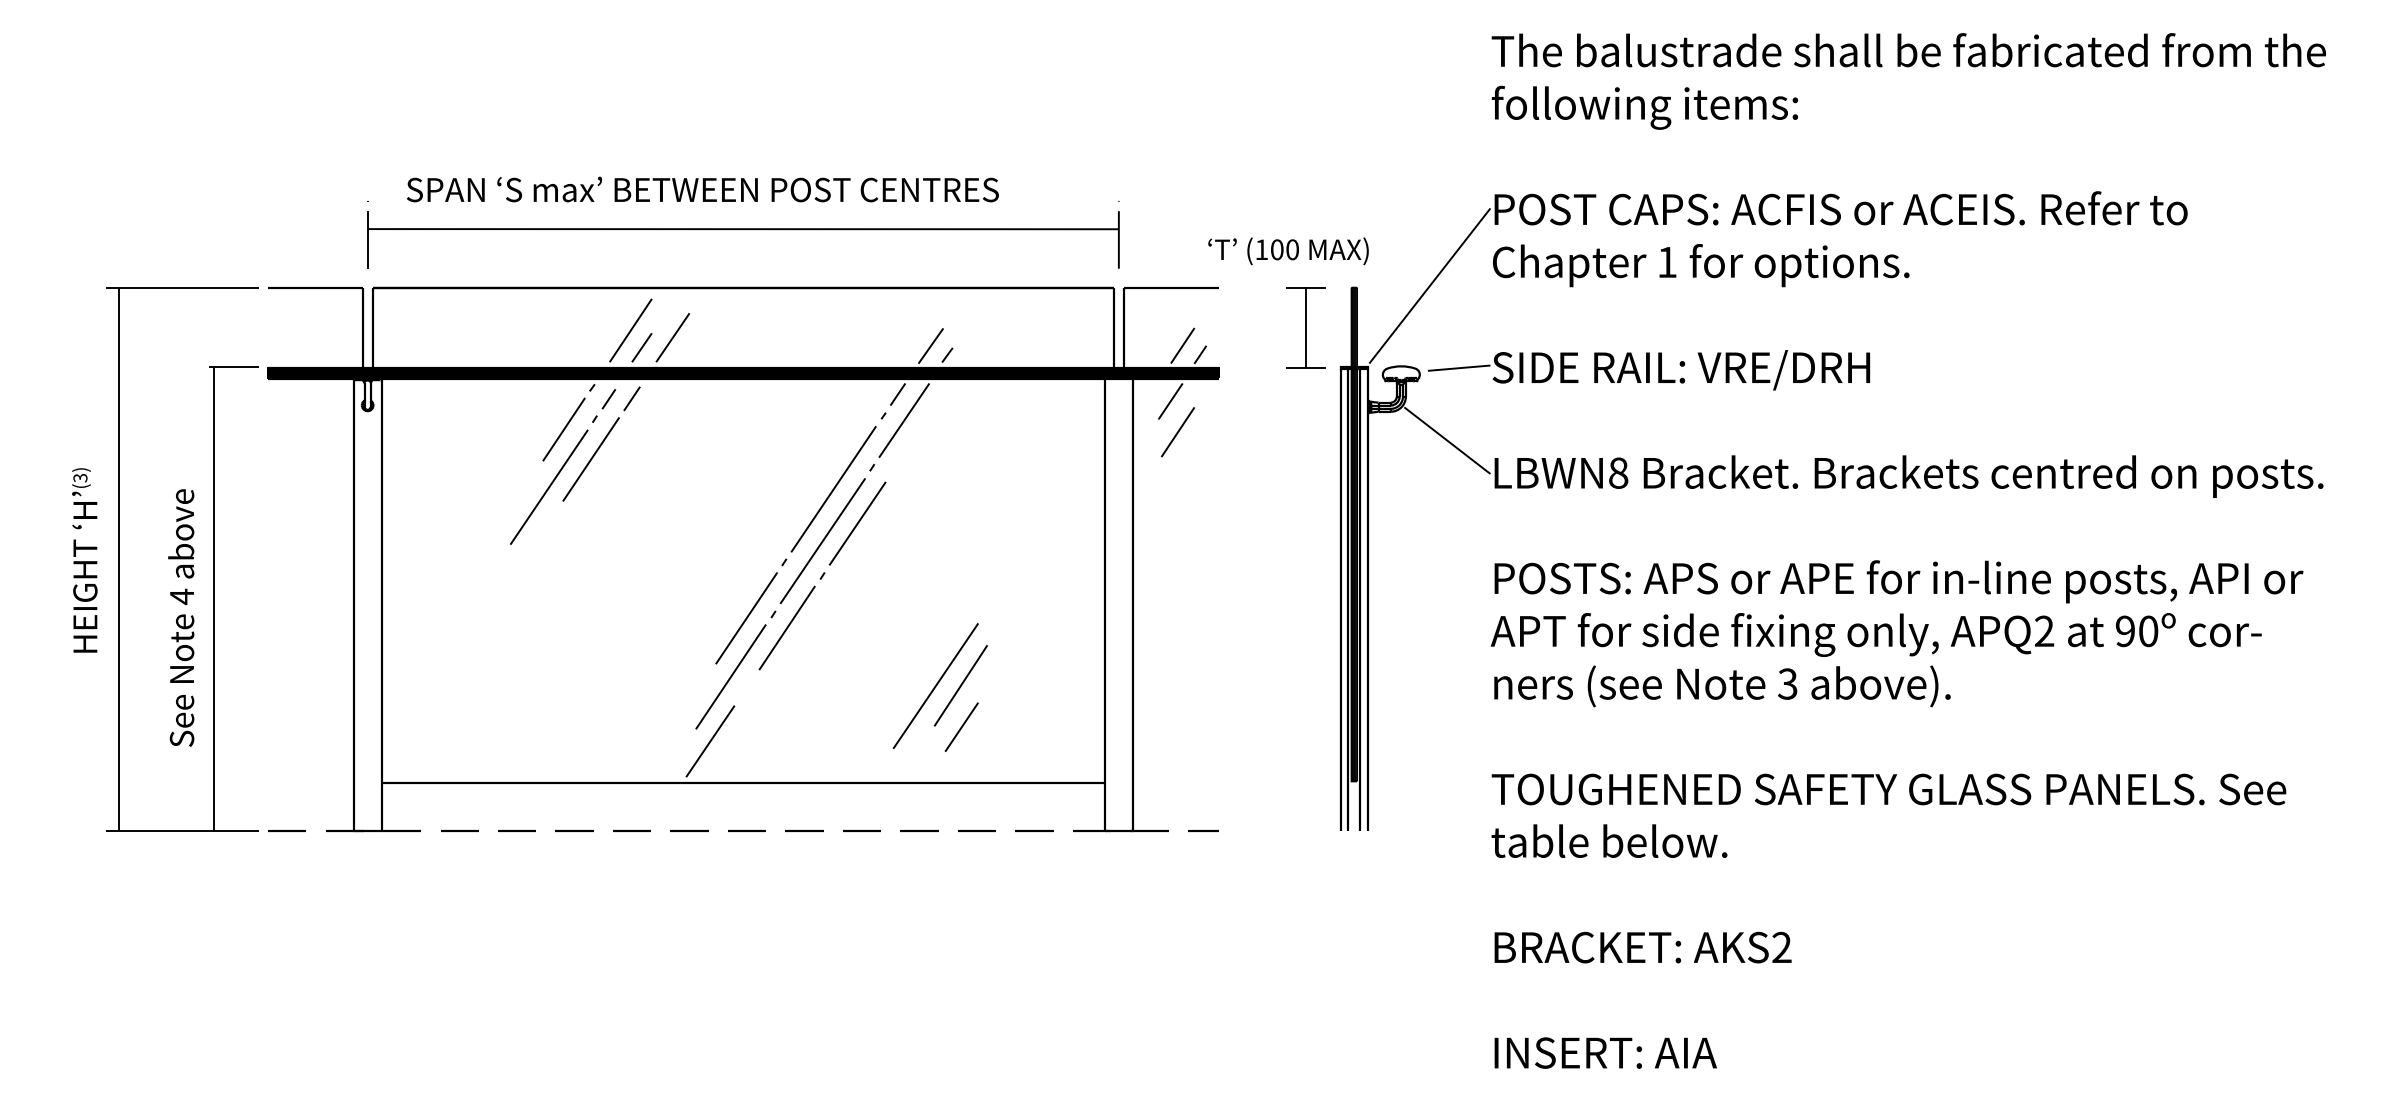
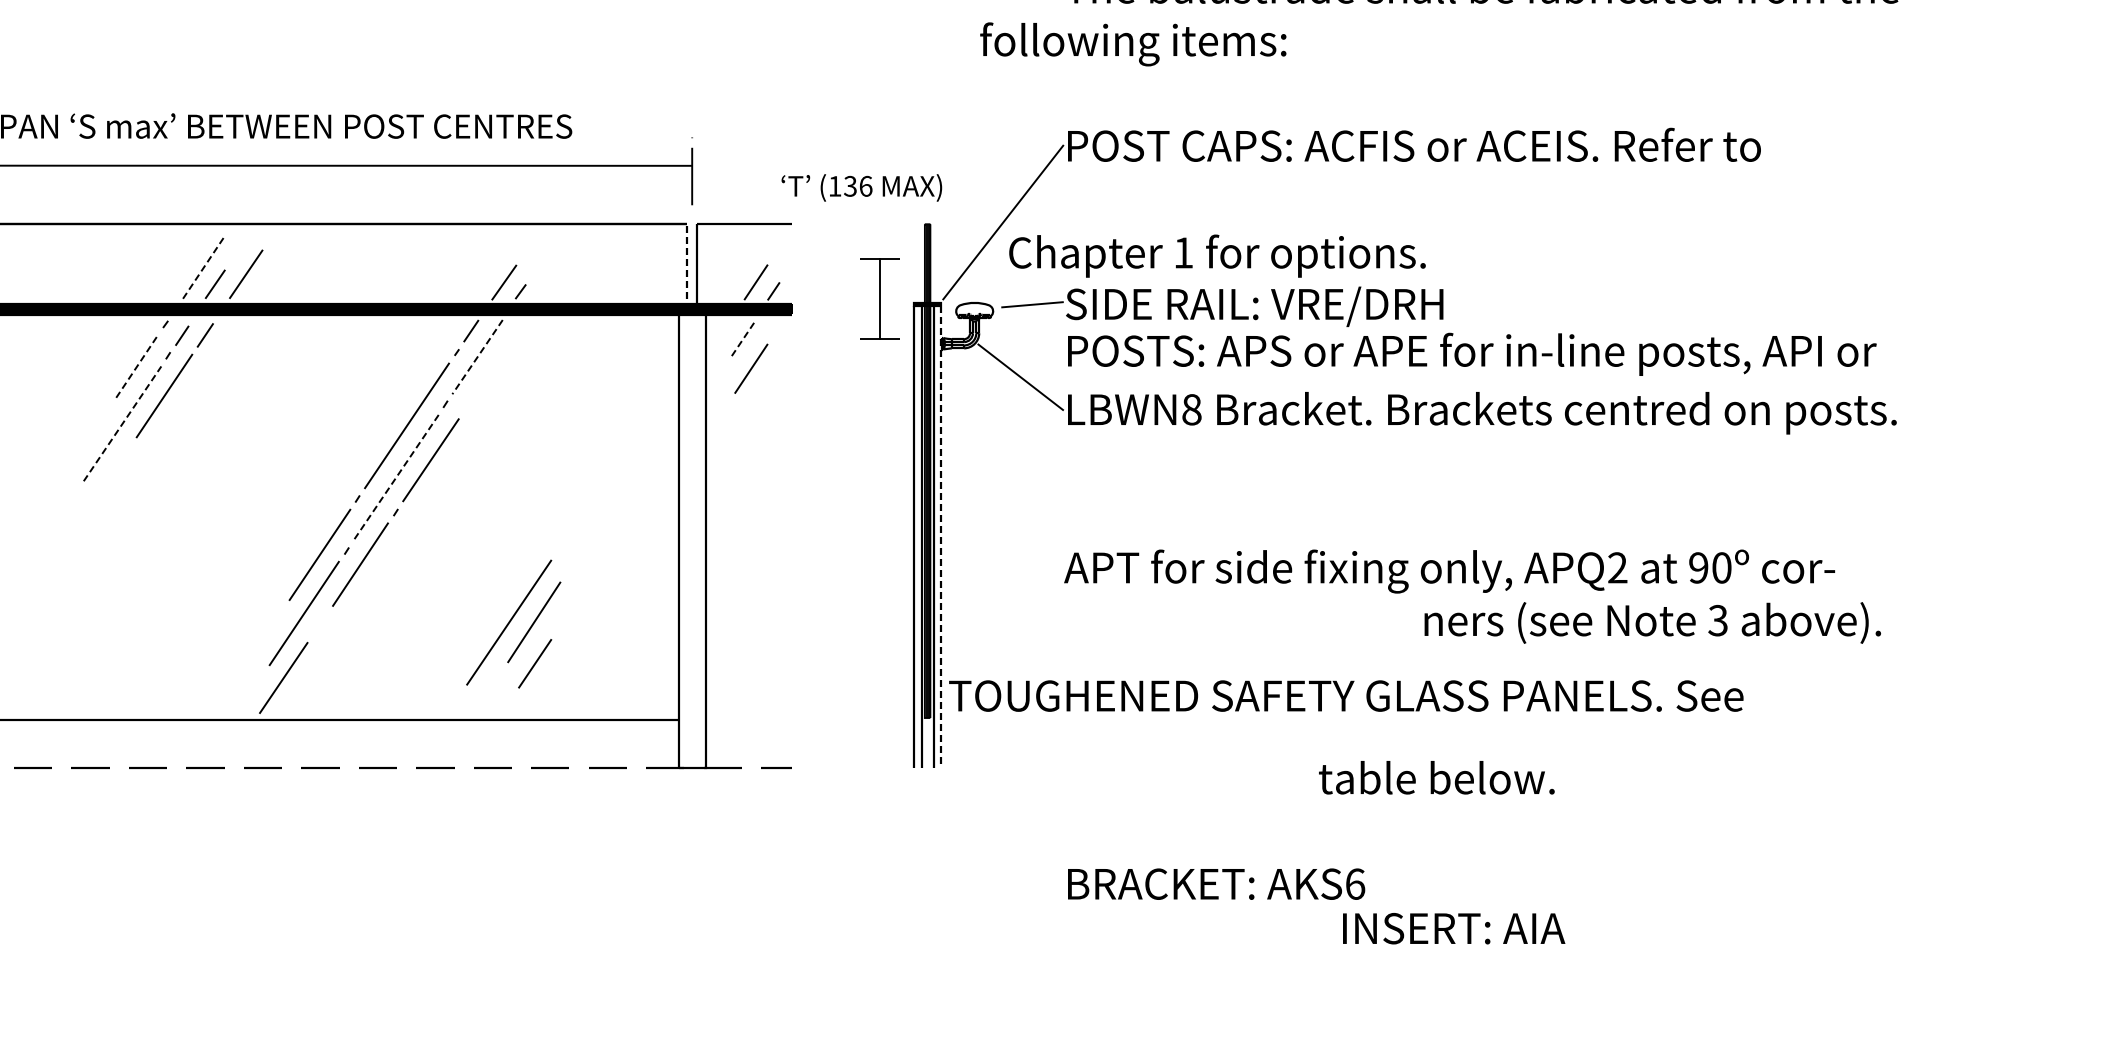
text: (1644, 107) -> (1132, 44), moved
text: (1284, 249) -> (857, 186), (100 -> (136
text: (1701, 265) -> (1217, 256), moved
part: (1305, 327) -> (878, 299), moved
line: (631, 330) -> (204, 267), solid -> dashed
line: (1114, 330) -> (687, 267), solid -> dashed
line: (1170, 401) -> (743, 338), solid -> dashed
line: (904, 420) -> (477, 357), solid -> dashed
line: (564, 429) -> (137, 366), solid -> dashed
line: (549, 486) -> (122, 423), solid -> dashed
line: (822, 541) -> (395, 478), solid -> dashed
text: (1898, 581) -> (1471, 354), moved
line: (1367, 600) -> (940, 537), solid -> dashed
text: (1722, 686) -> (1652, 623), moved
text: (1888, 789) -> (1345, 696), moved
text: (1609, 840) -> (1436, 777), moved
text: (1781, 947) -> (1354, 884), AKS2 -> AKS6
text: (1605, 1052) -> (1453, 928), moved

